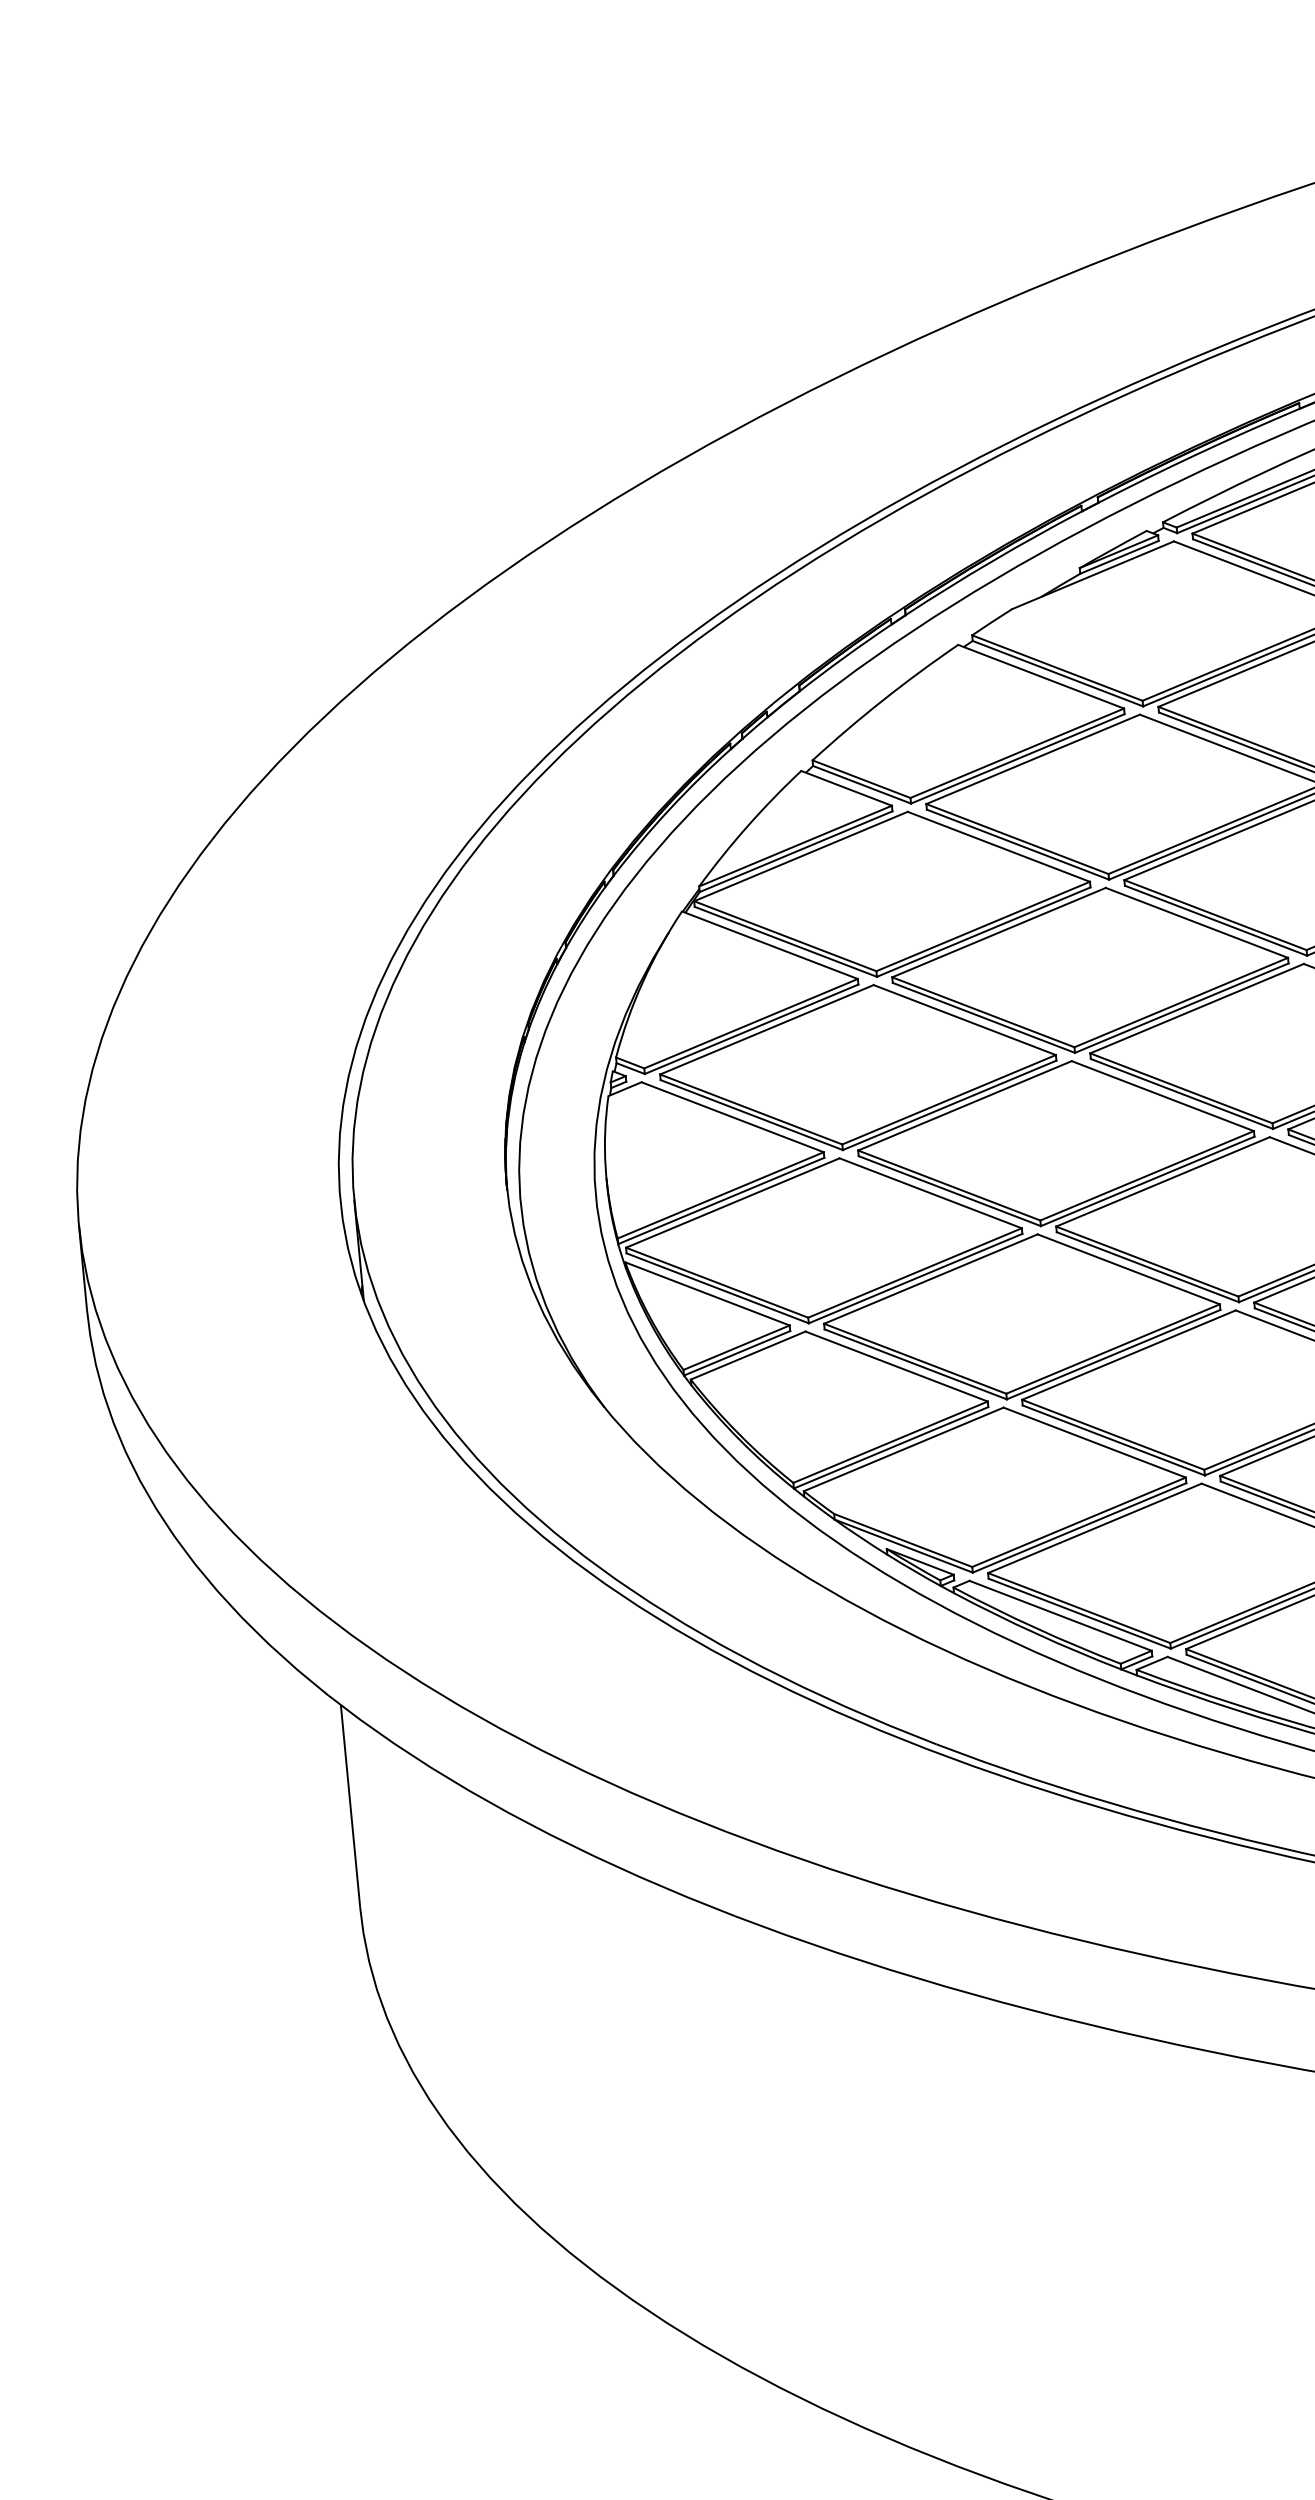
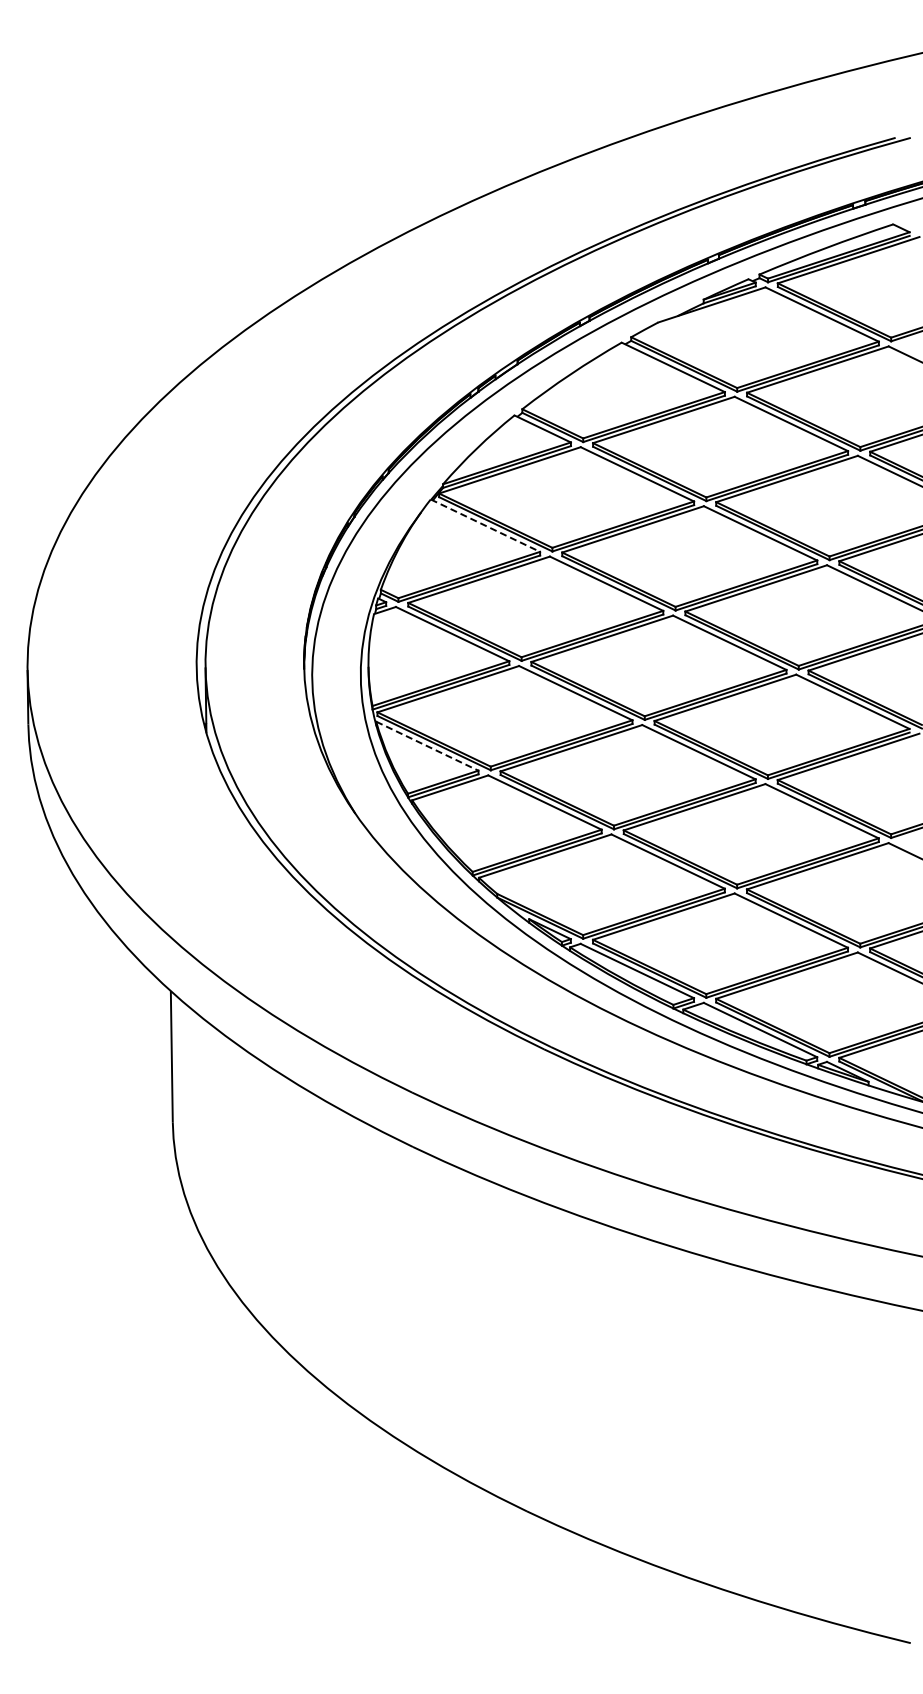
line: (770, 944) -> (485, 525), solid -> dashed
line: (707, 1294) -> (427, 746), solid -> dashed

